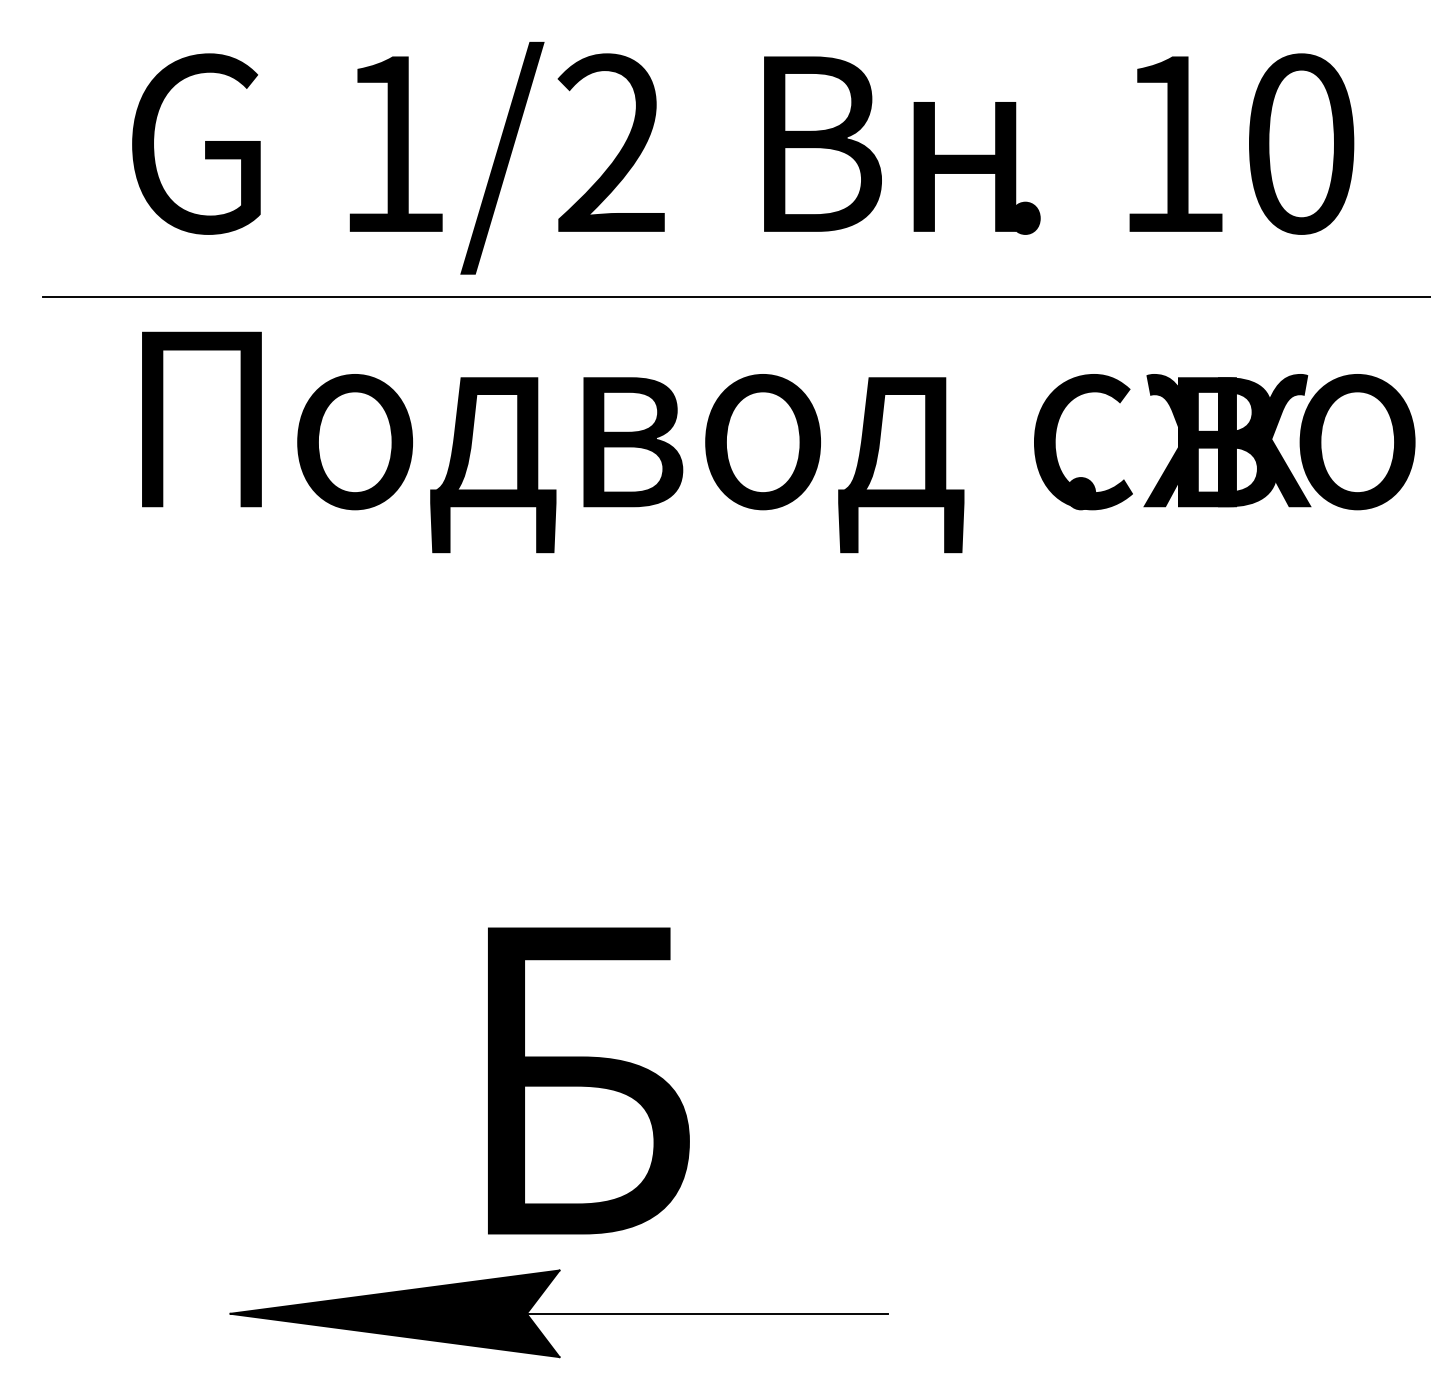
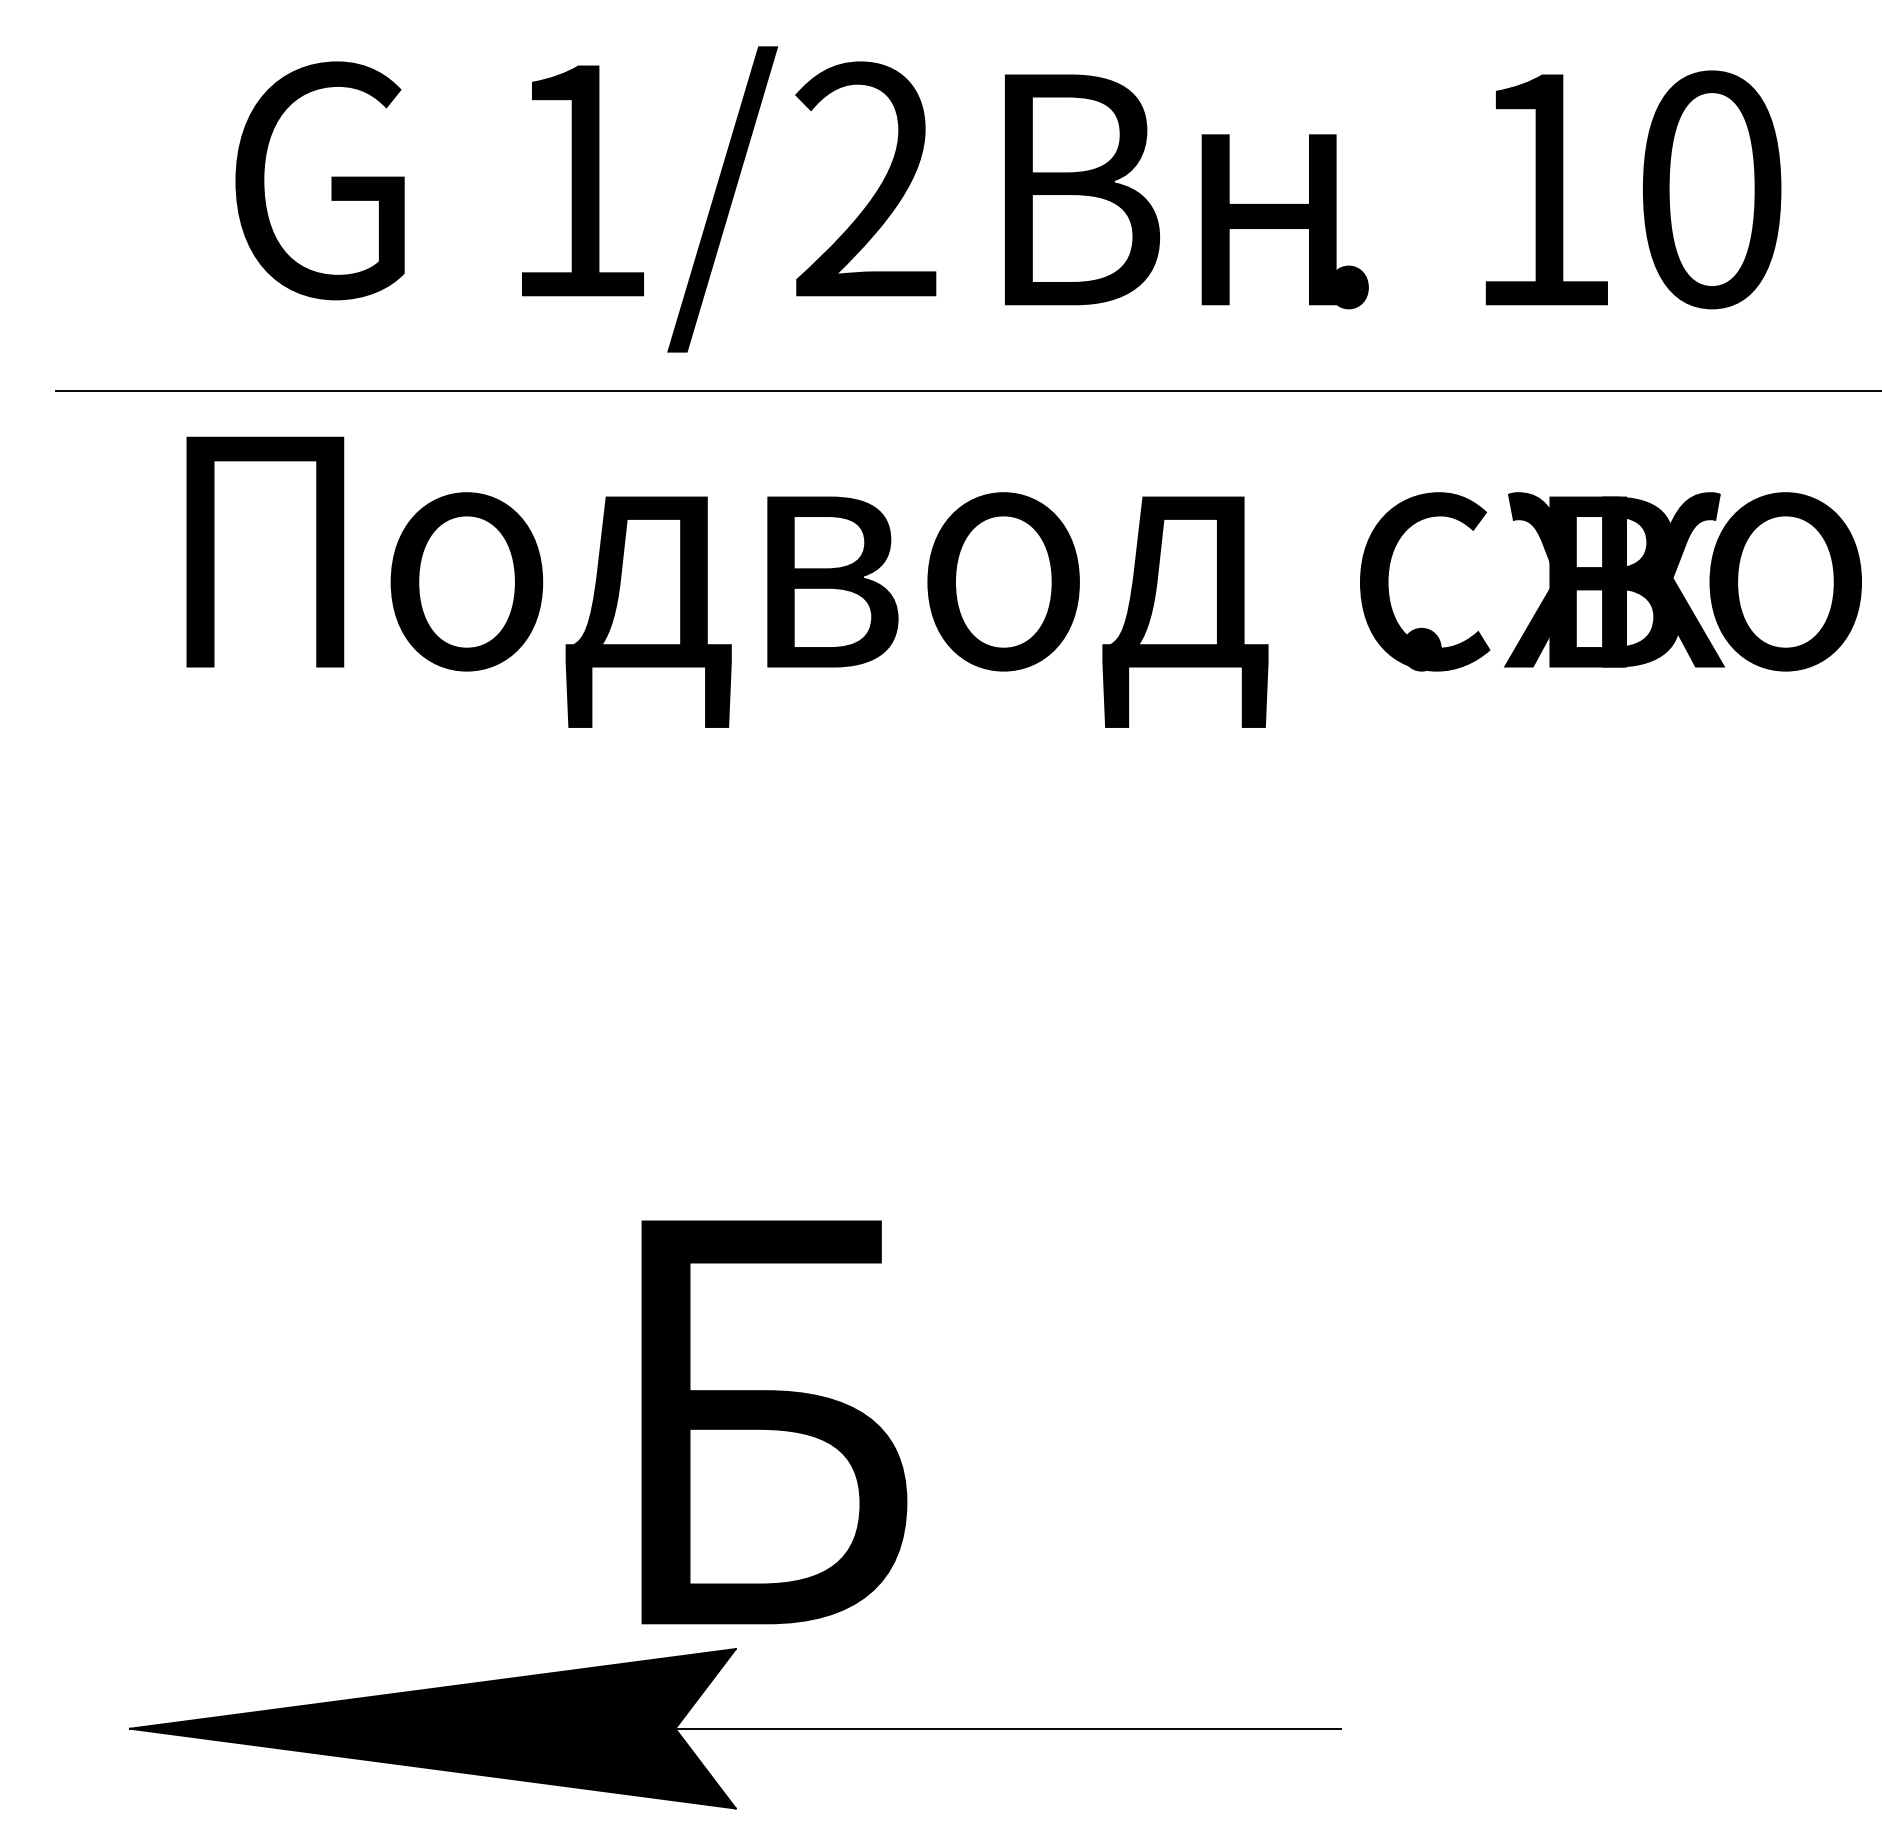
text: (398, 158) -> (585, 199), moved
part: (559, 1313) -> (735, 1728), size x1.4

